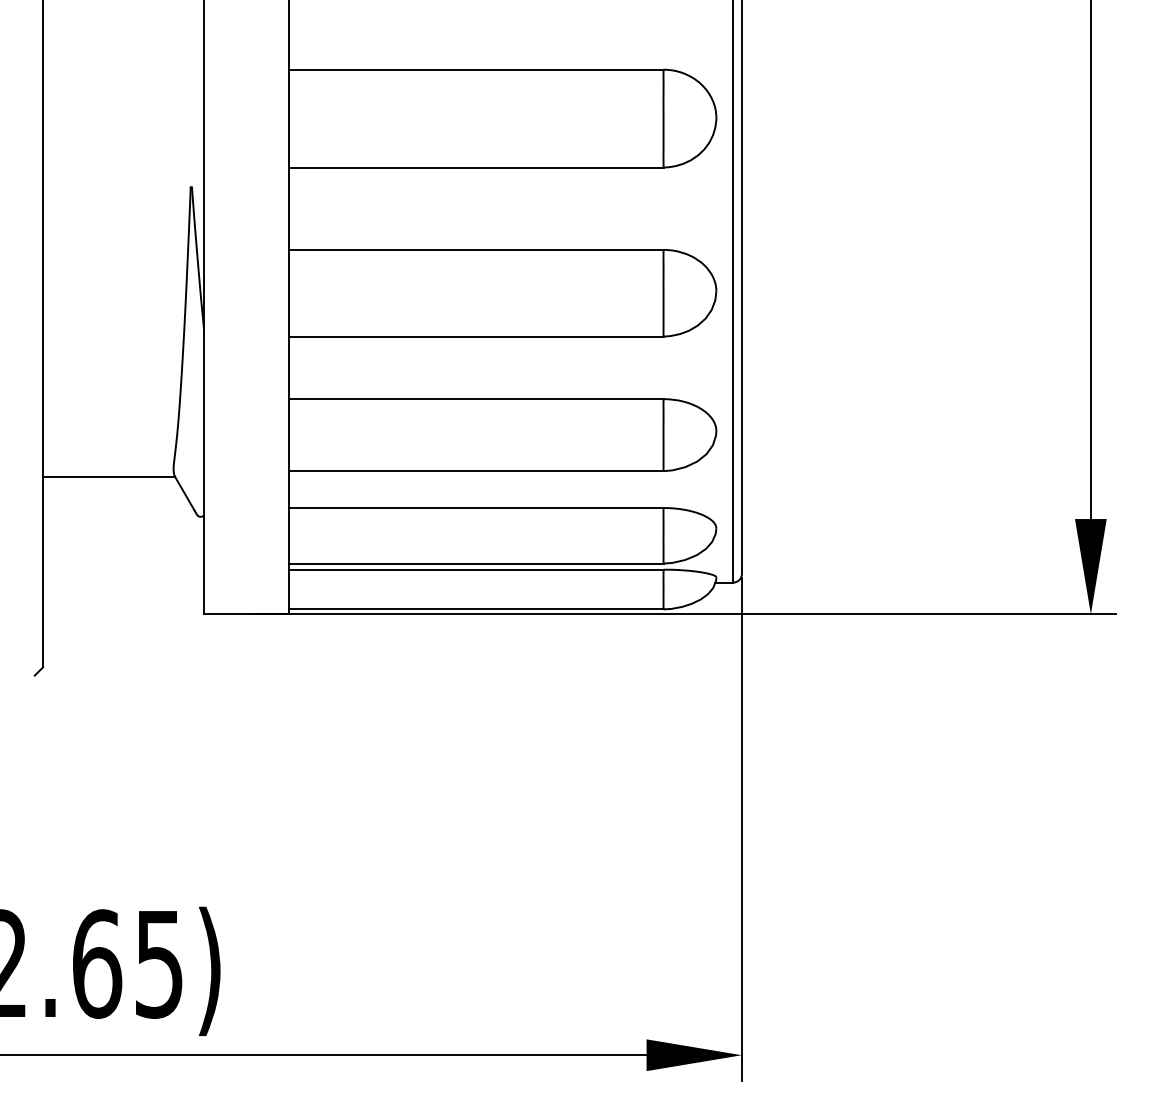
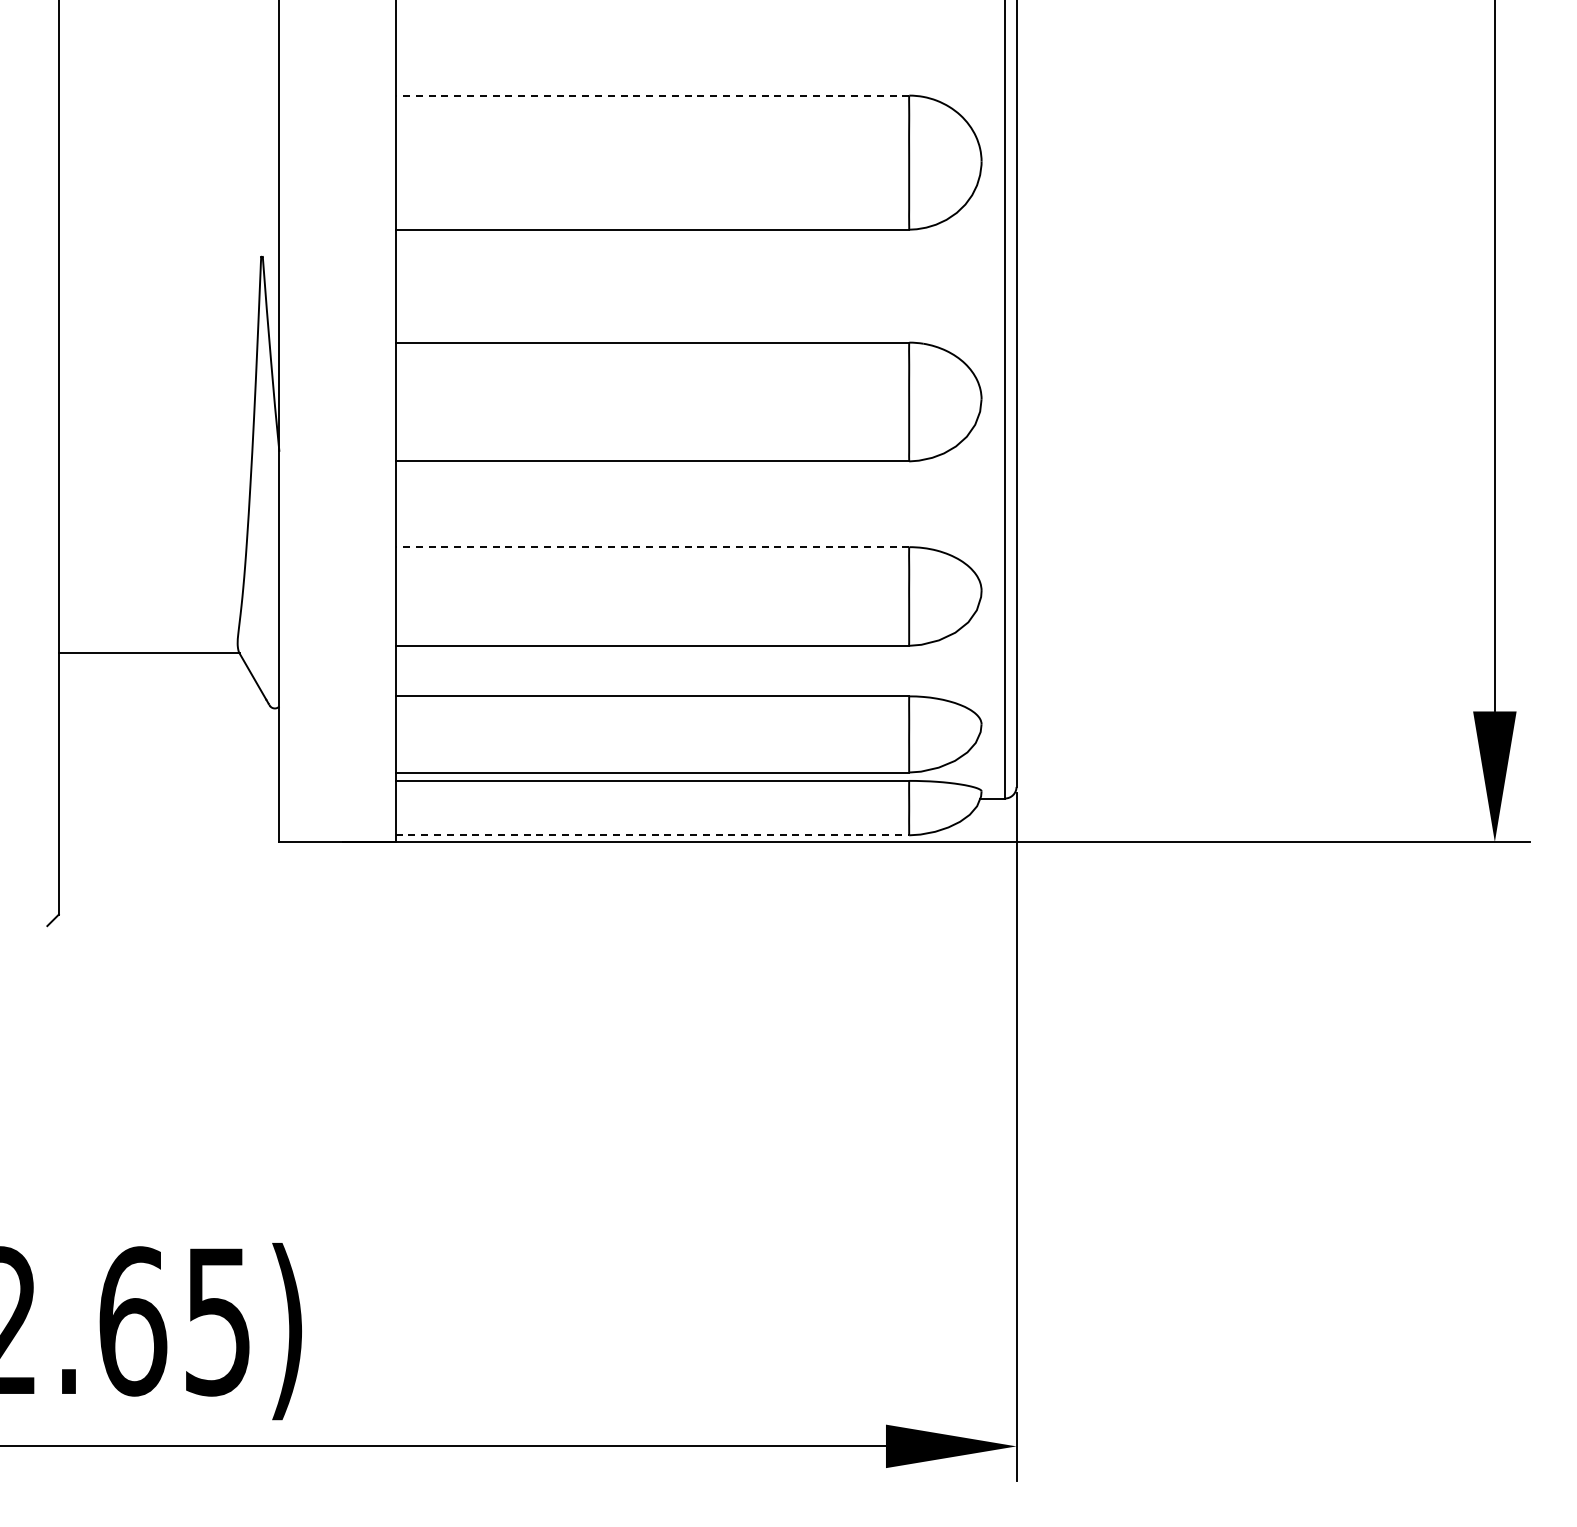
line: (476, 69) -> (652, 95), solid -> dashed
line: (476, 399) -> (652, 547), solid -> dashed
line: (476, 609) -> (652, 835), solid -> dashed

